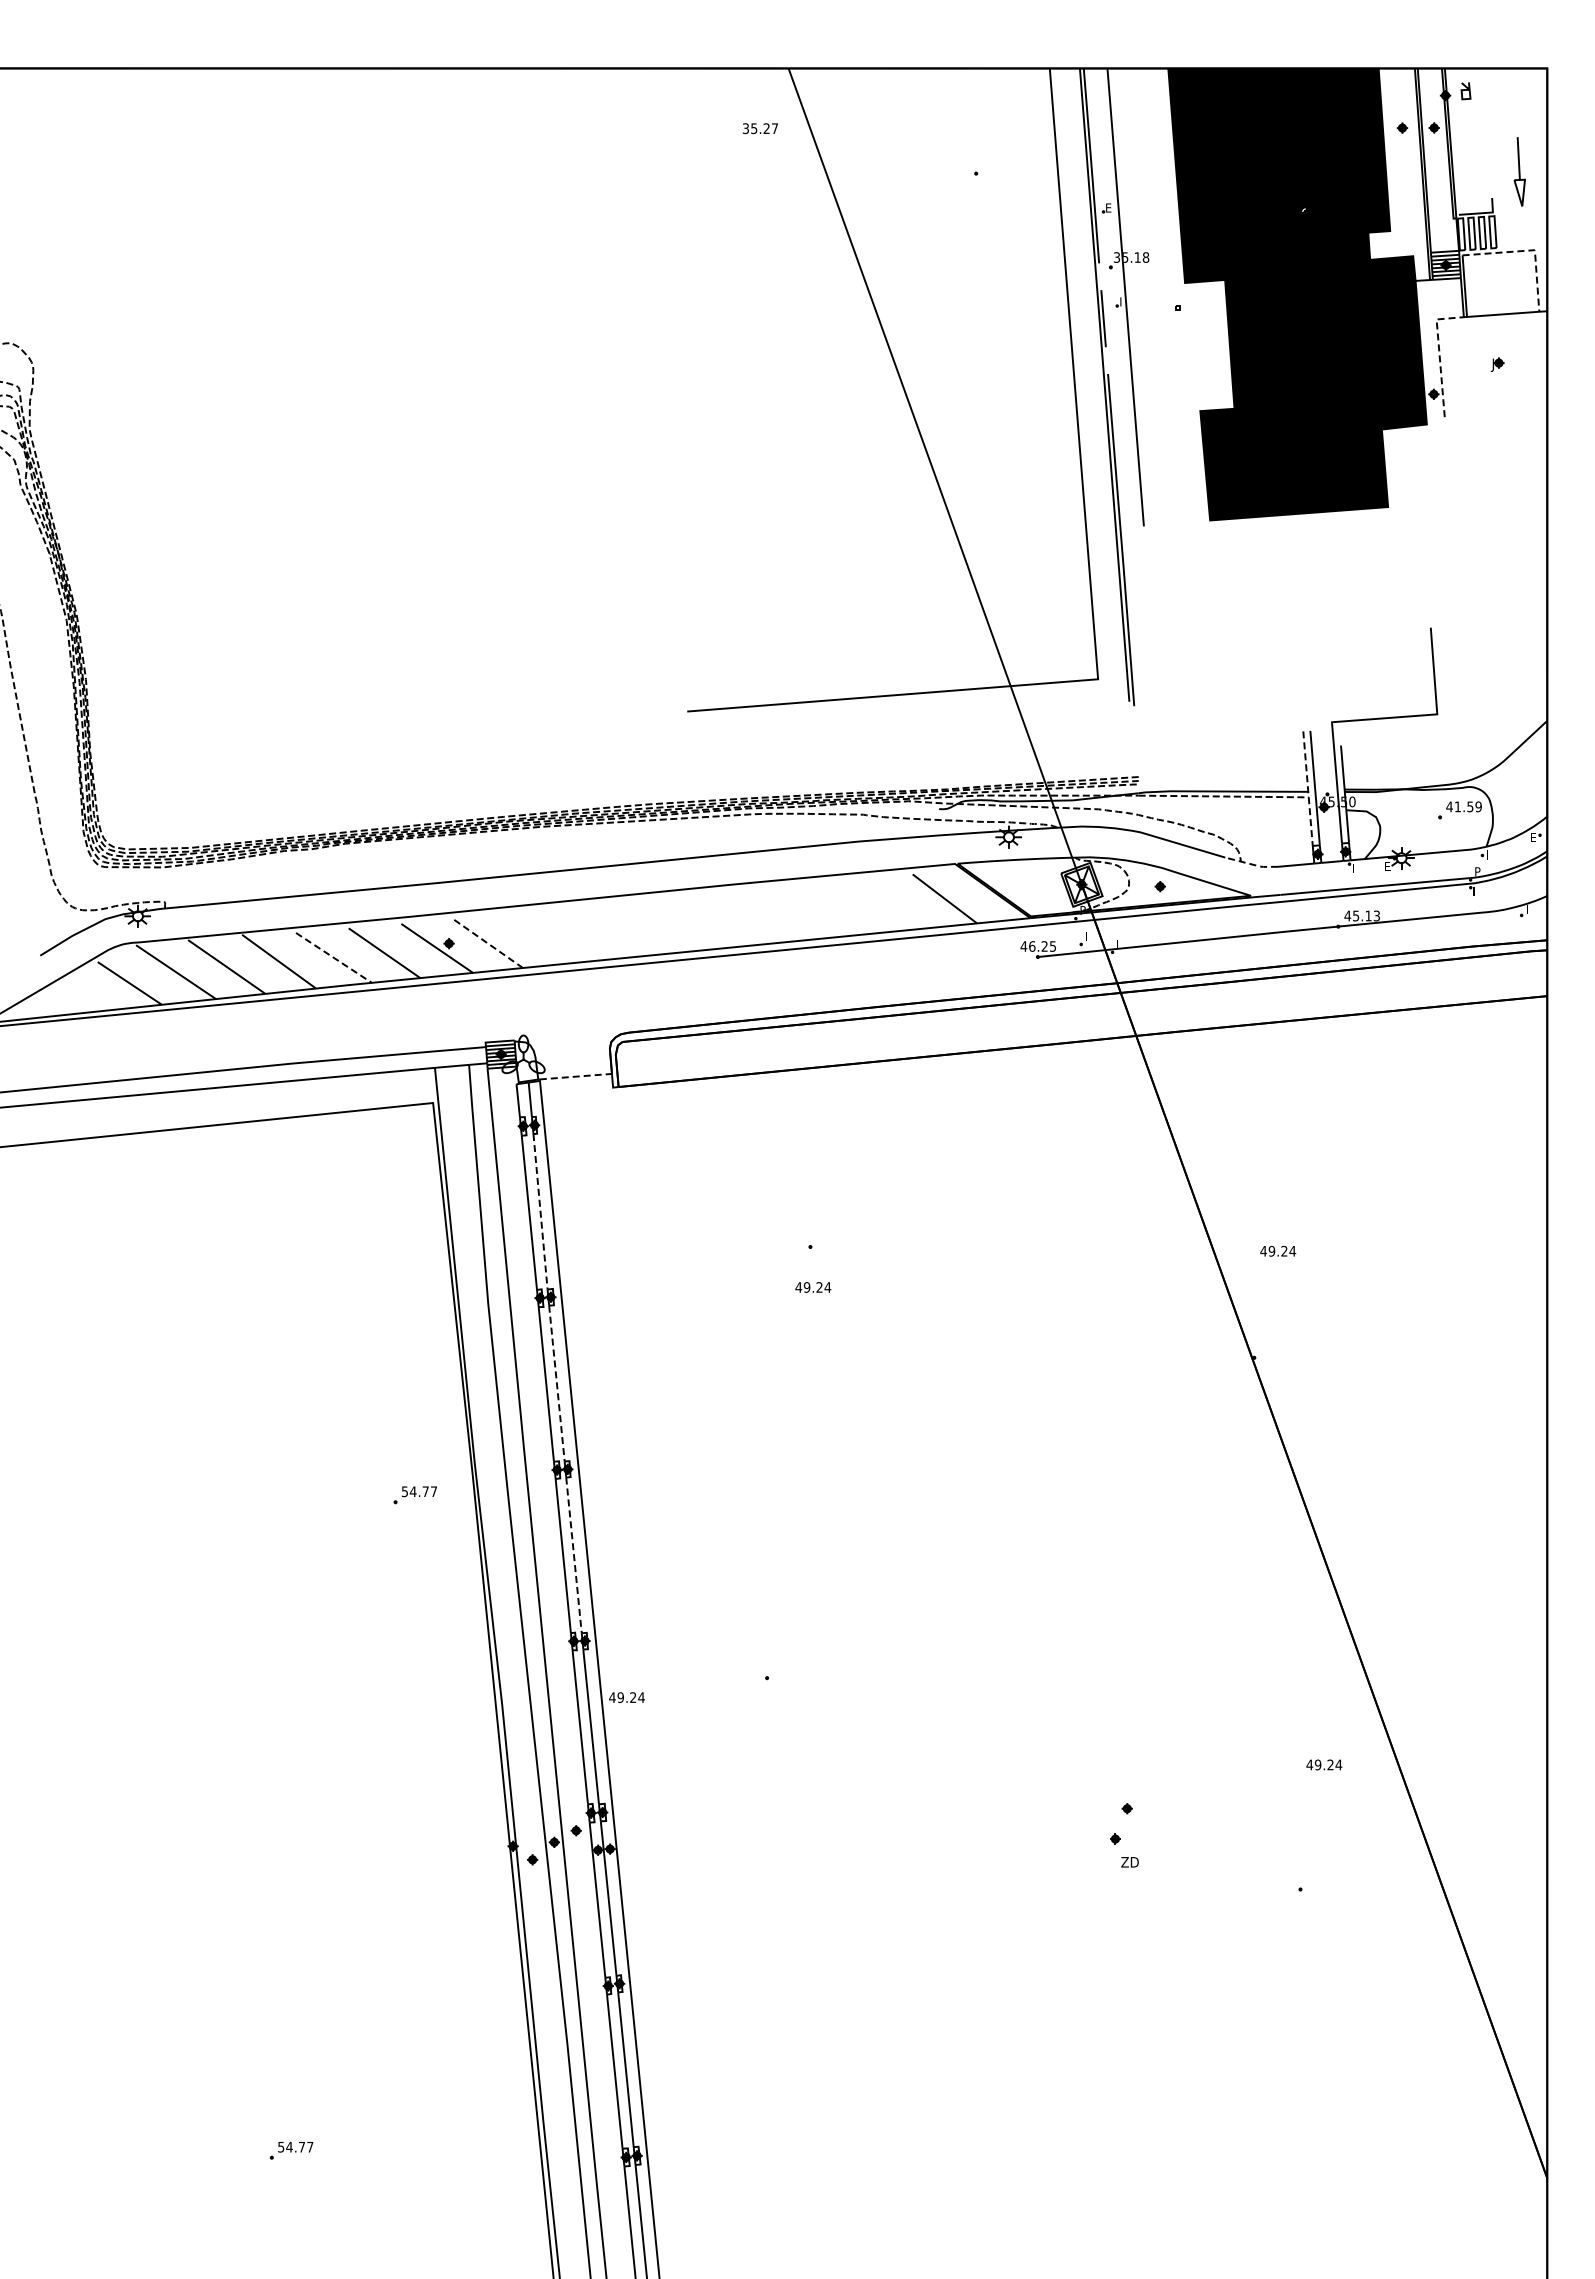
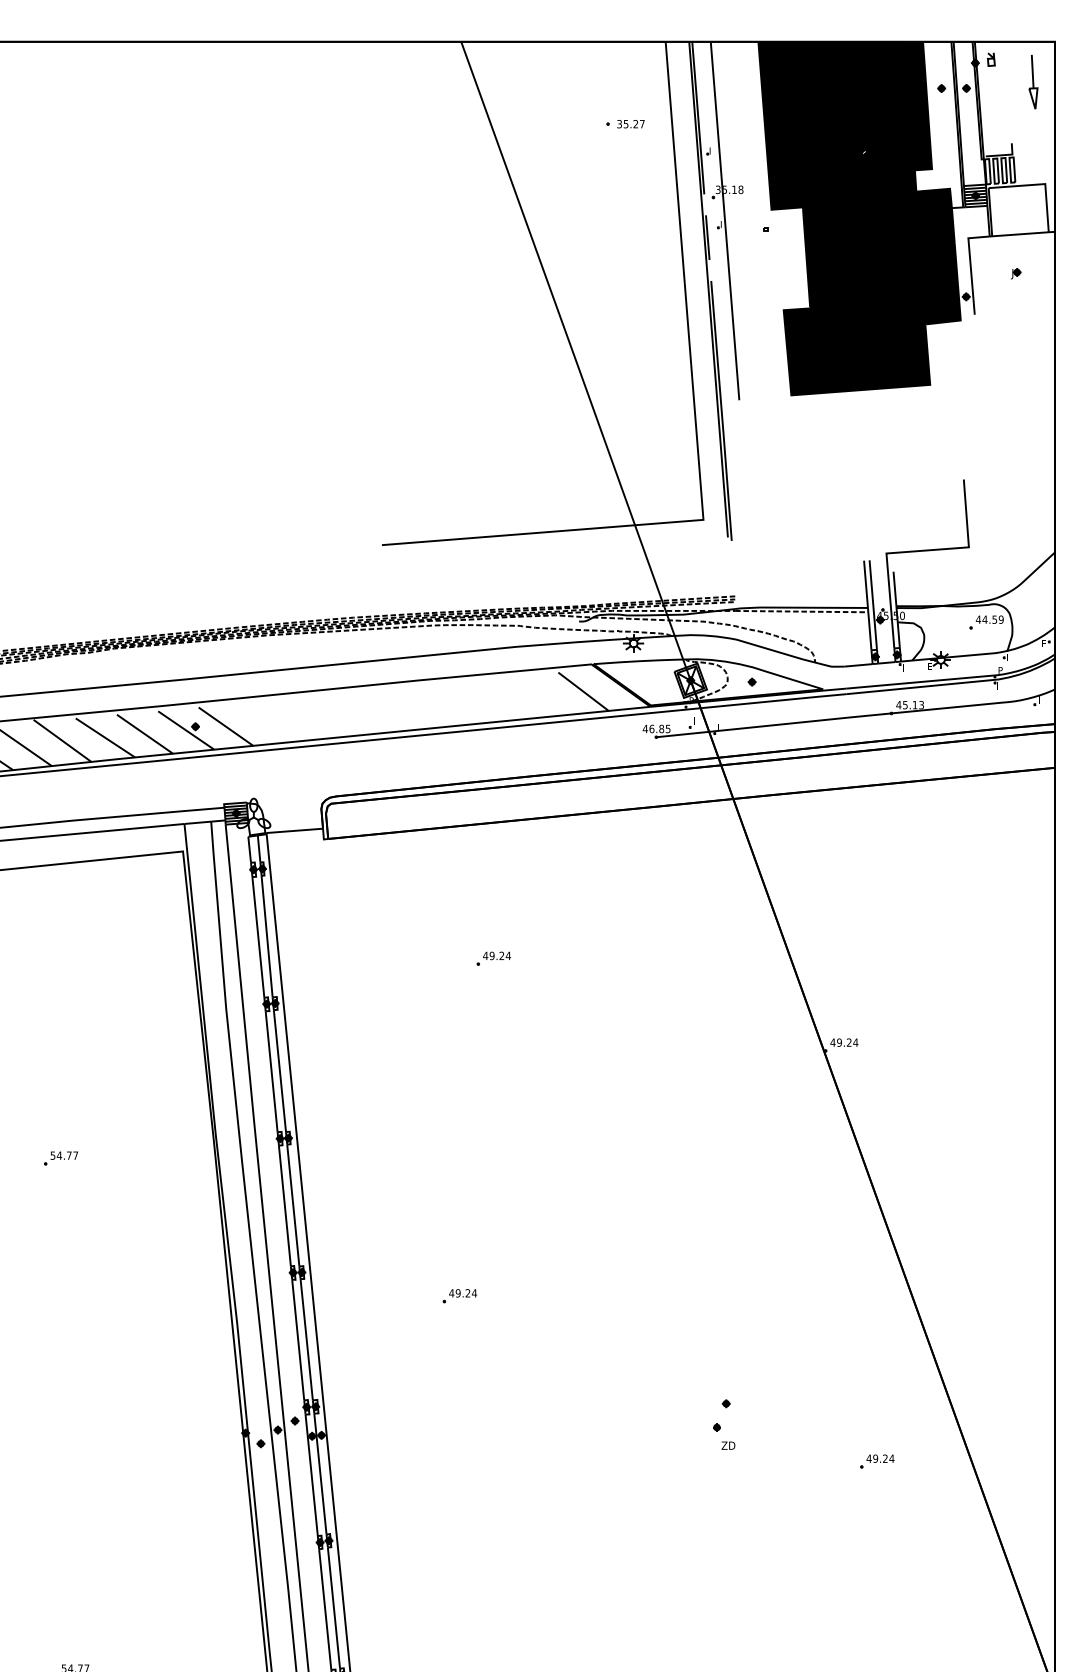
text: (759, 128) -> (630, 124), moved
part: (1519, 171) -> (1033, 81), moved
text: (1109, 207) -> (712, 150), E -> I
line: (1529, 250) -> (1041, 184), dashed -> solid
line: (1439, 354) -> (970, 265), dashed -> solid
line: (1308, 789) -> (868, 606), dashed -> solid
text: (1457, 806) -> (984, 619), 41.59 -> 44.59
line: (1251, 864) -> (823, 664), dashed -> solid
line: (488, 943) -> (226, 726), dashed -> solid
text: (1044, 946) -> (661, 729), 46.25 -> 46.85
line: (334, 958) -> (105, 738), dashed -> solid
line: (576, 1076) -> (295, 830), dashed -> solid
line: (540, 1212) -> (267, 937), dashed -> solid
text: (1278, 1250) -> (844, 1042), moved
text: (813, 1287) -> (497, 955), moved
line: (556, 1384) -> (279, 1071), dashed -> solid
part: (414, 1495) -> (60, 1158), moved
line: (574, 1555) -> (293, 1205), dashed -> solid
text: (626, 1697) -> (462, 1293), moved
text: (1324, 1764) -> (880, 1458), moved

